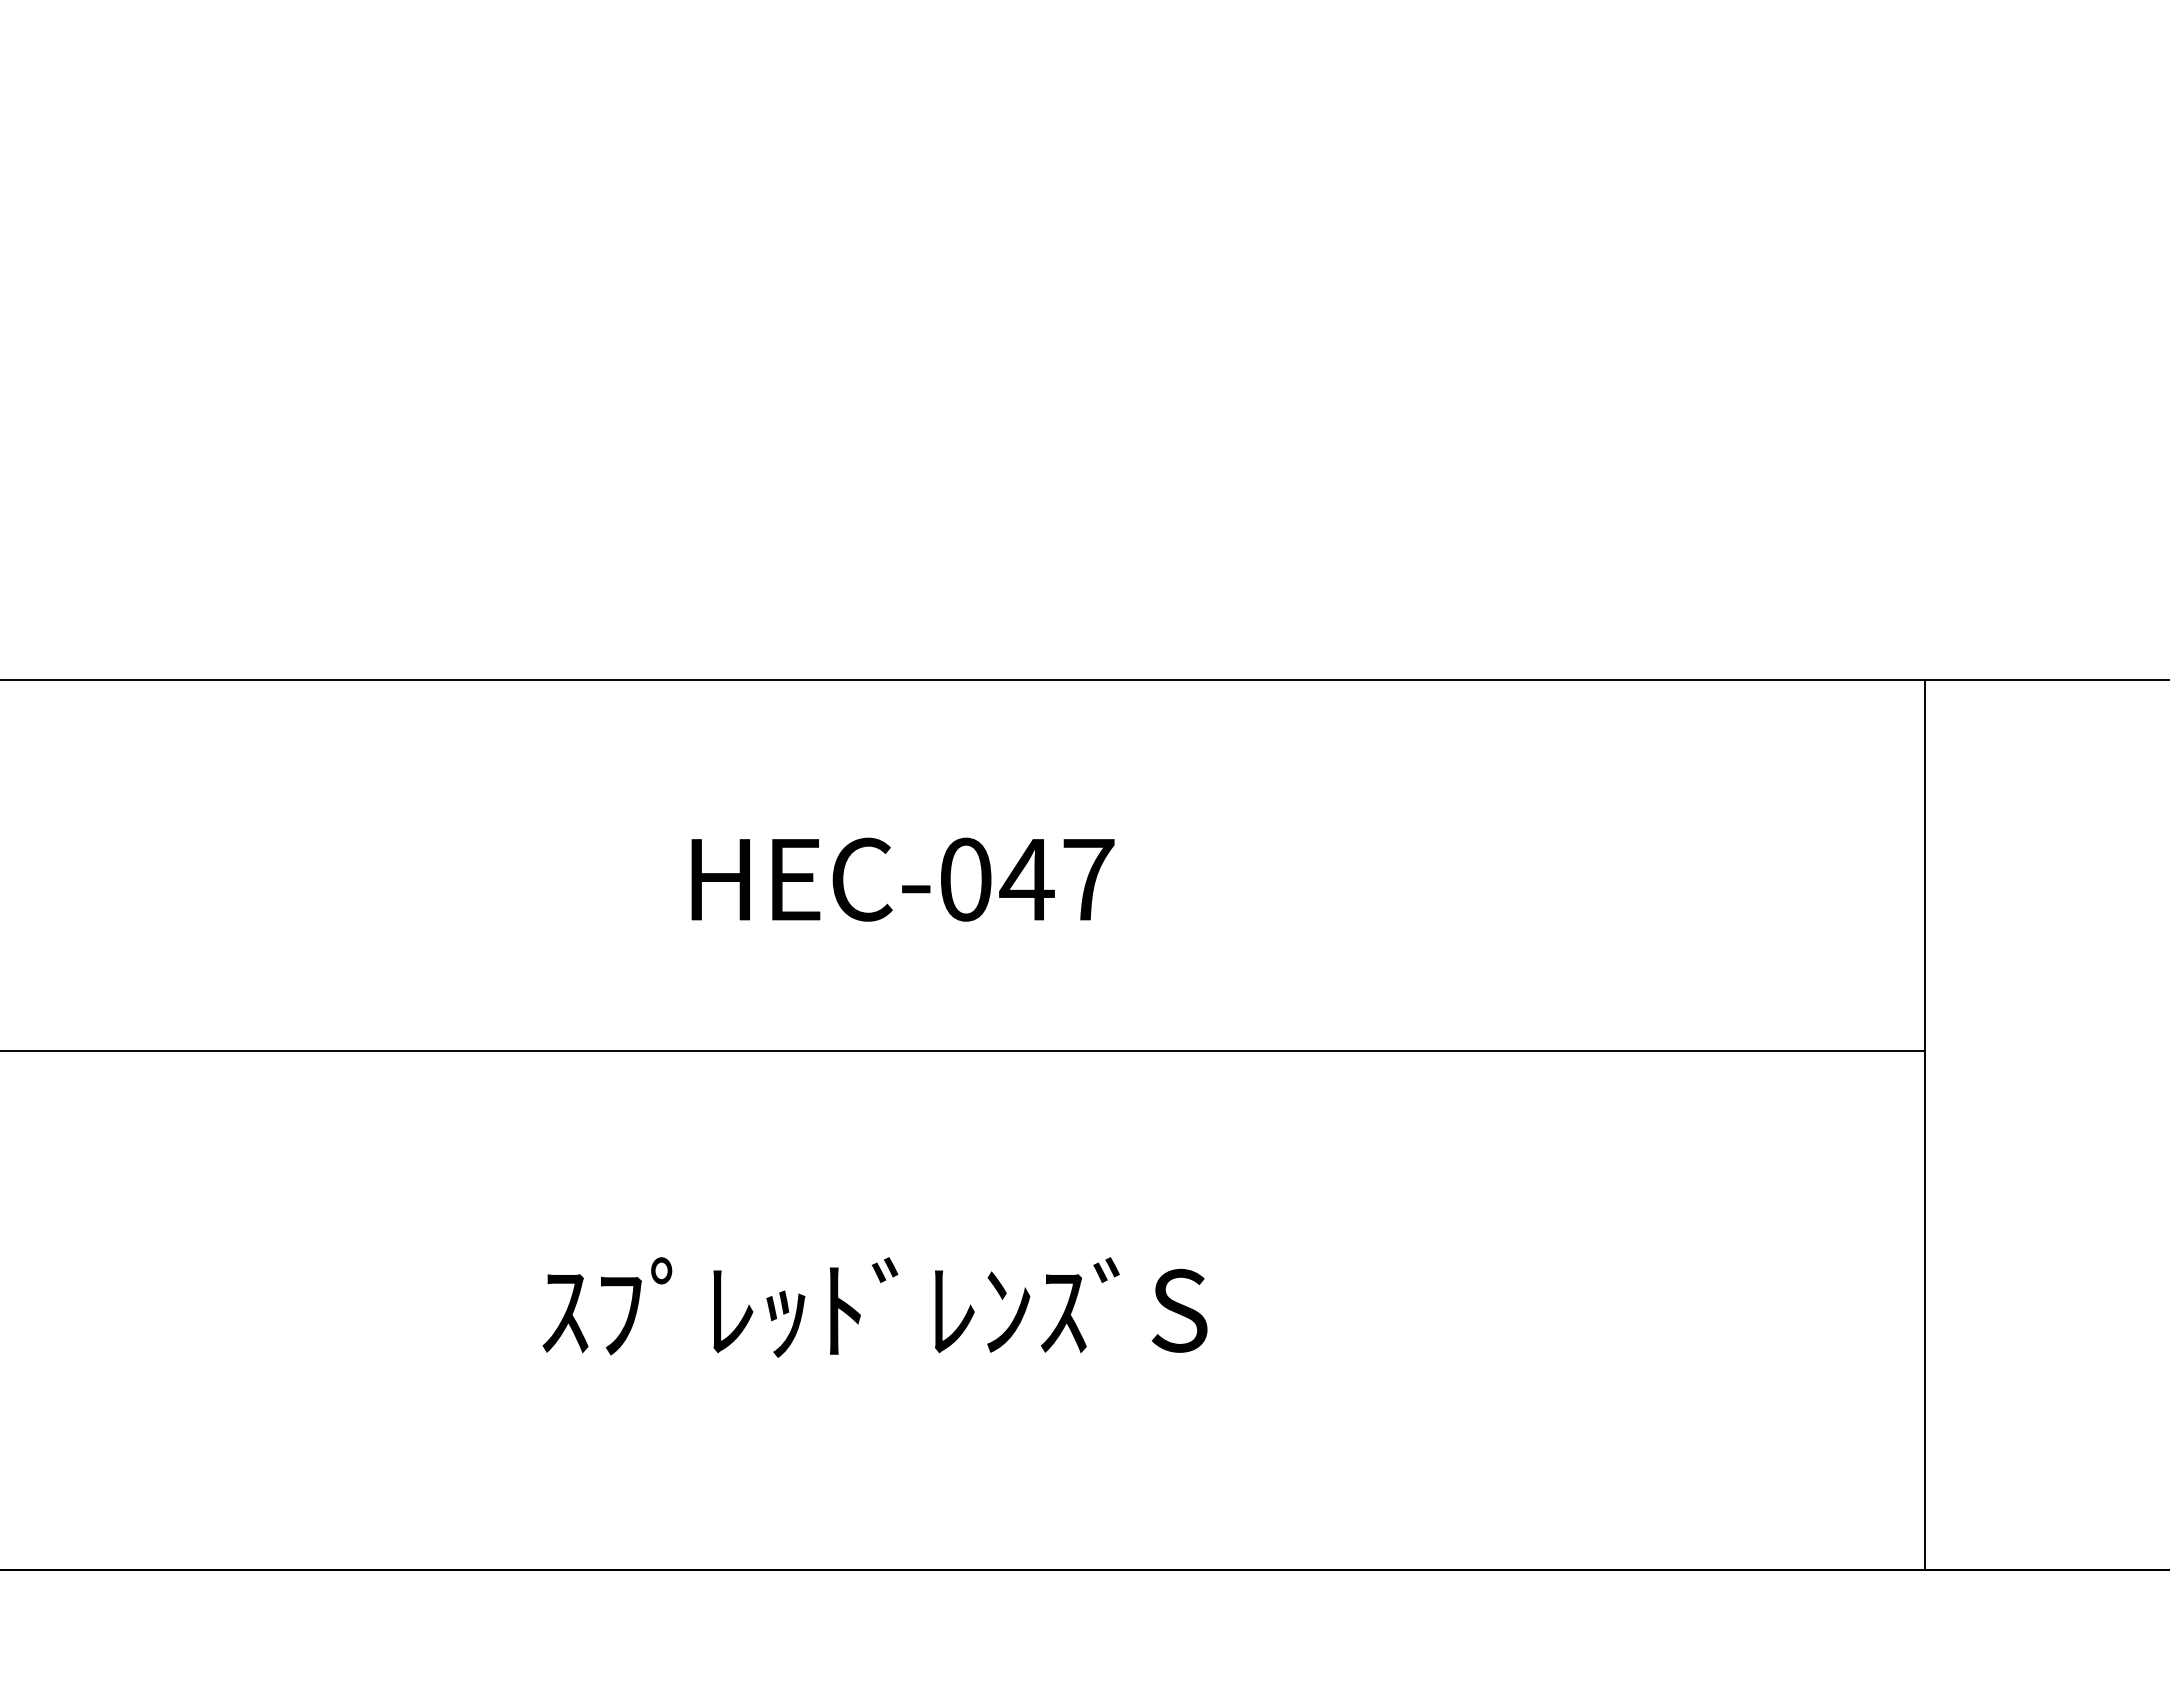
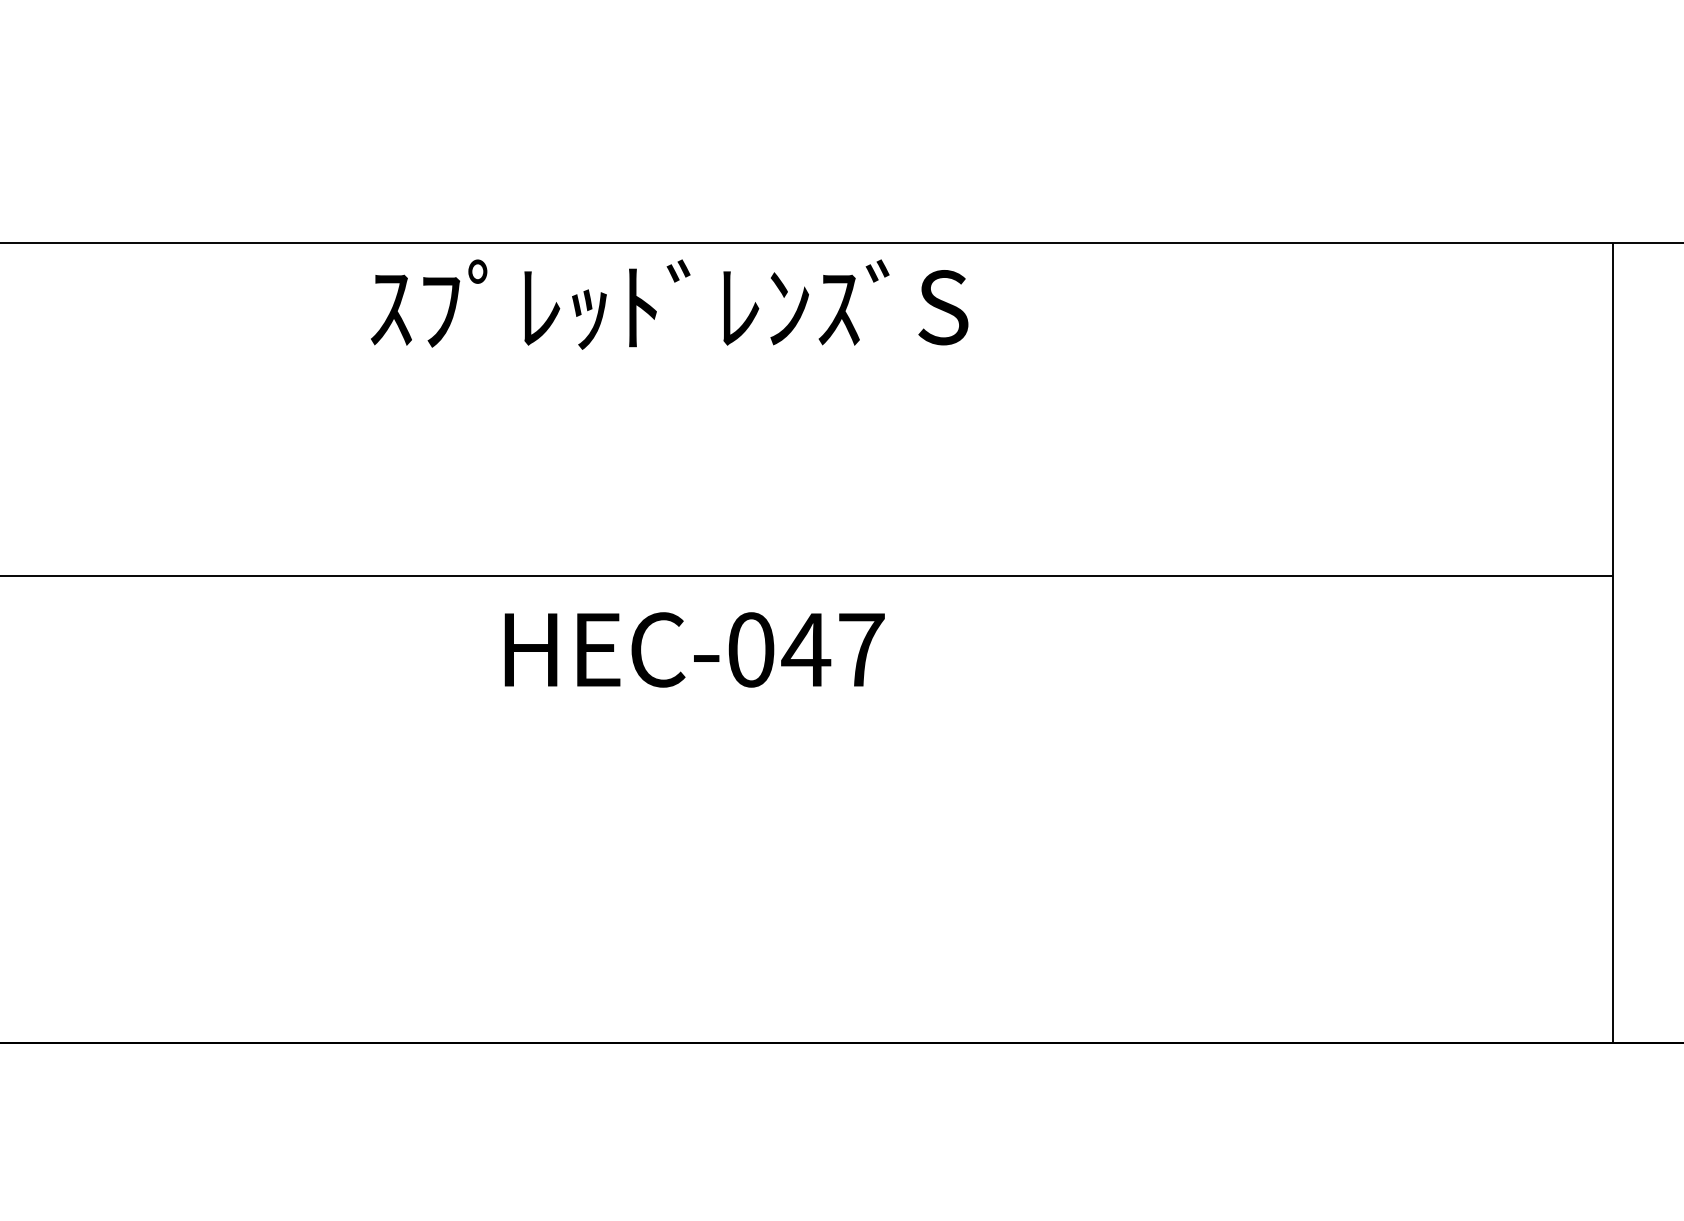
text: (902, 879) -> (694, 649), moved
text: (874, 1307) -> (669, 304), moved

